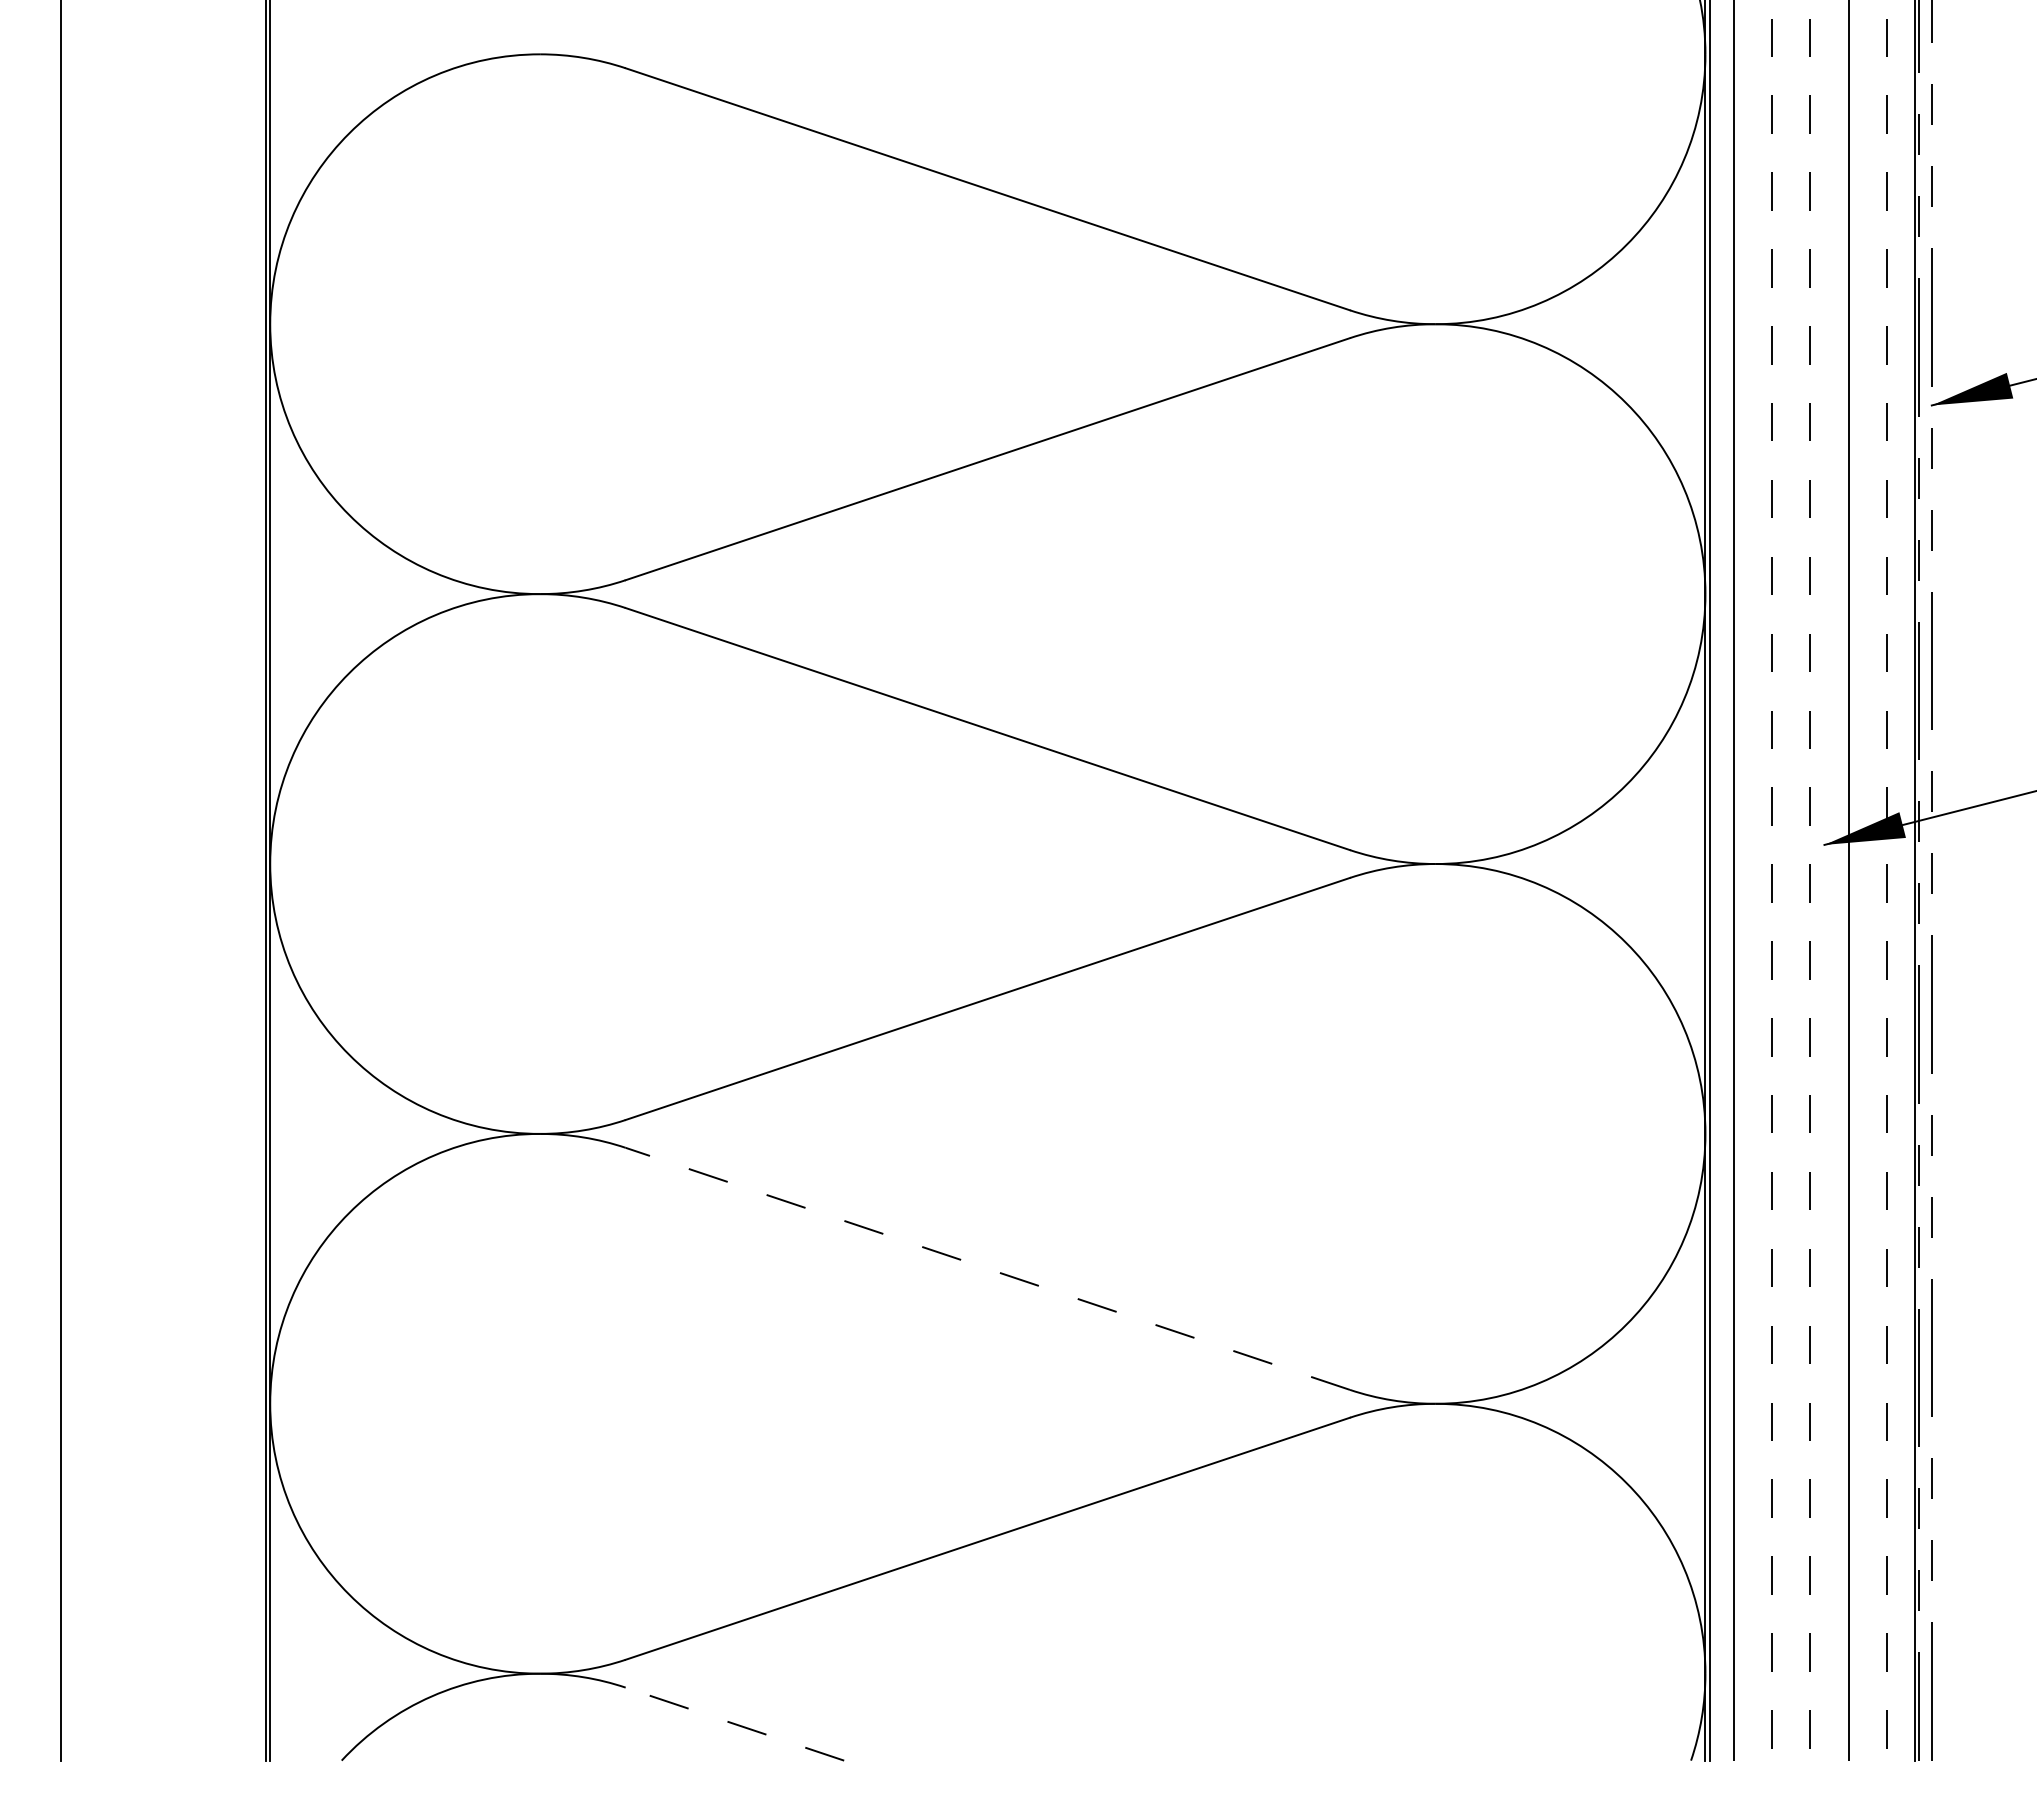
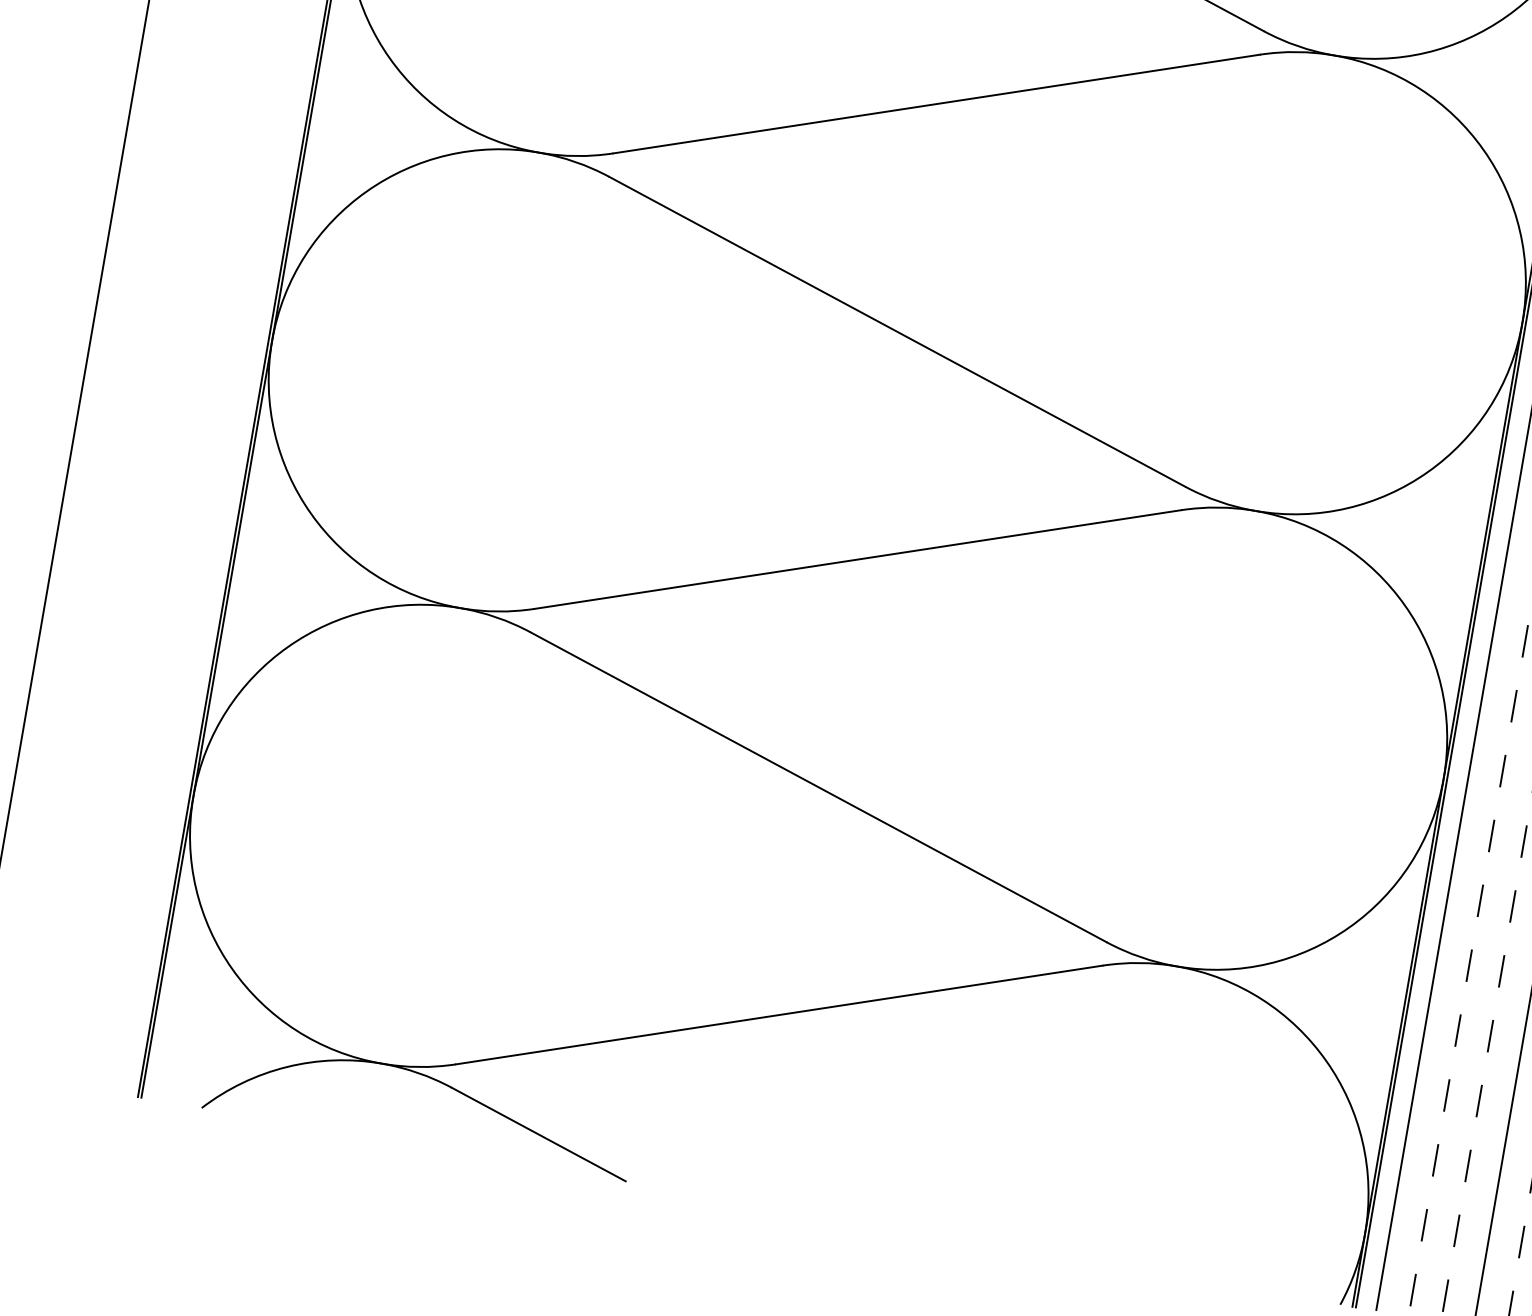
line: (987, 1268) -> (818, 786), dashed -> solid
line: (734, 1723) -> (538, 1133), dashed -> solid

